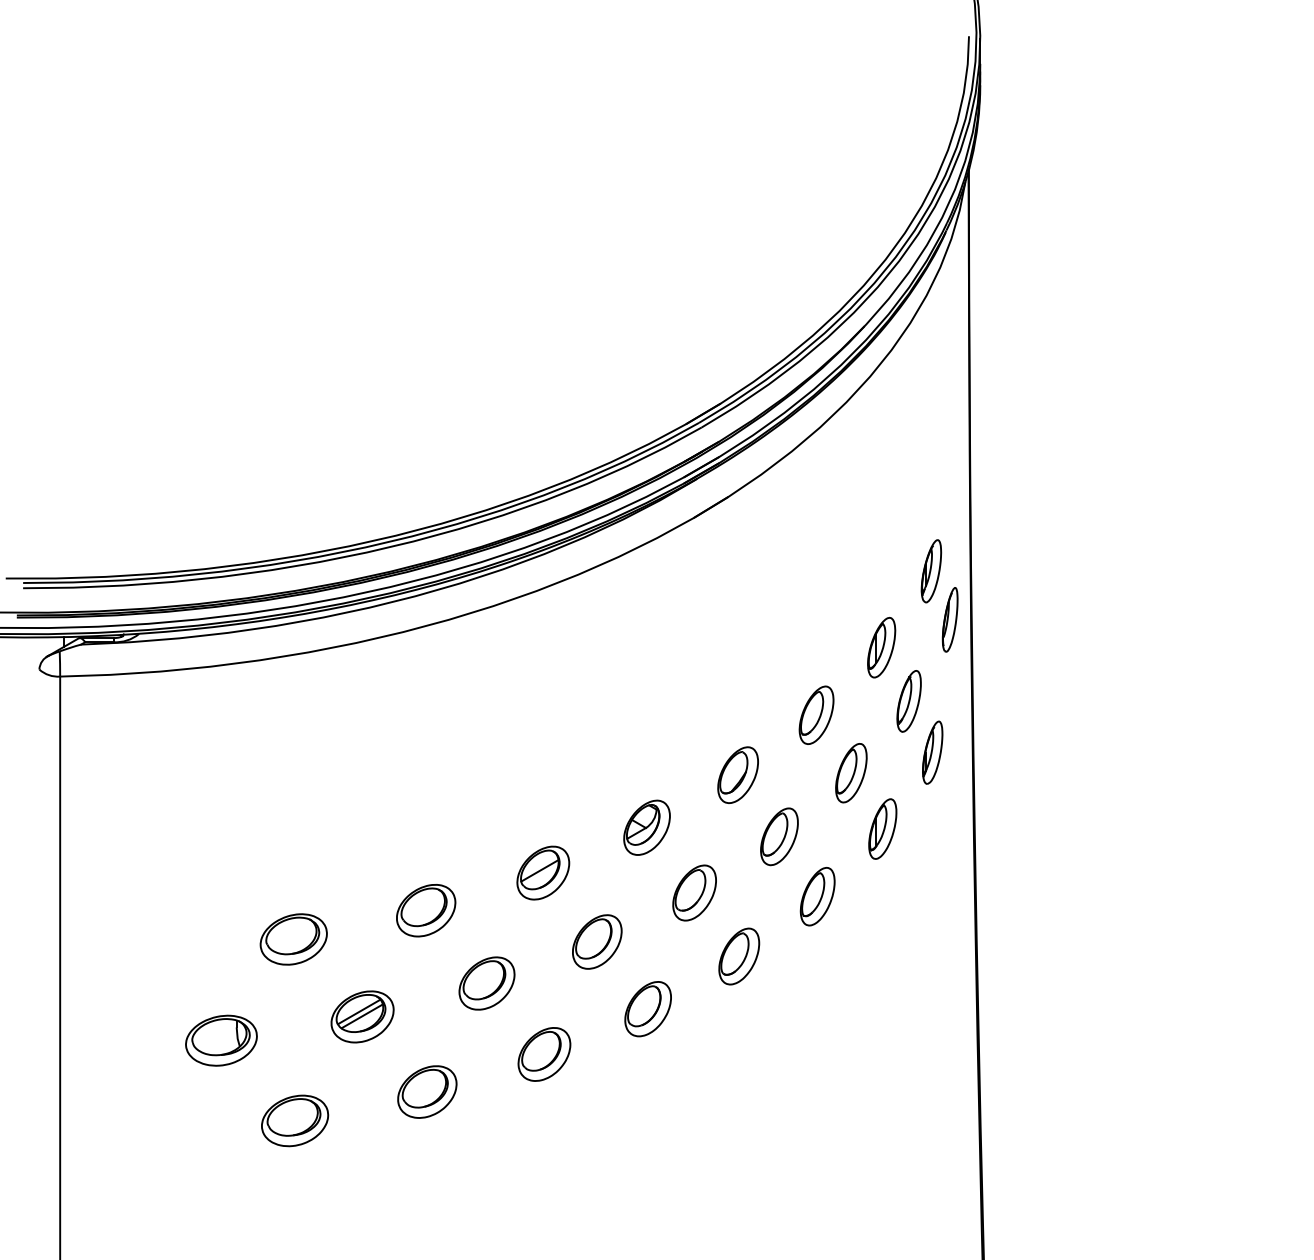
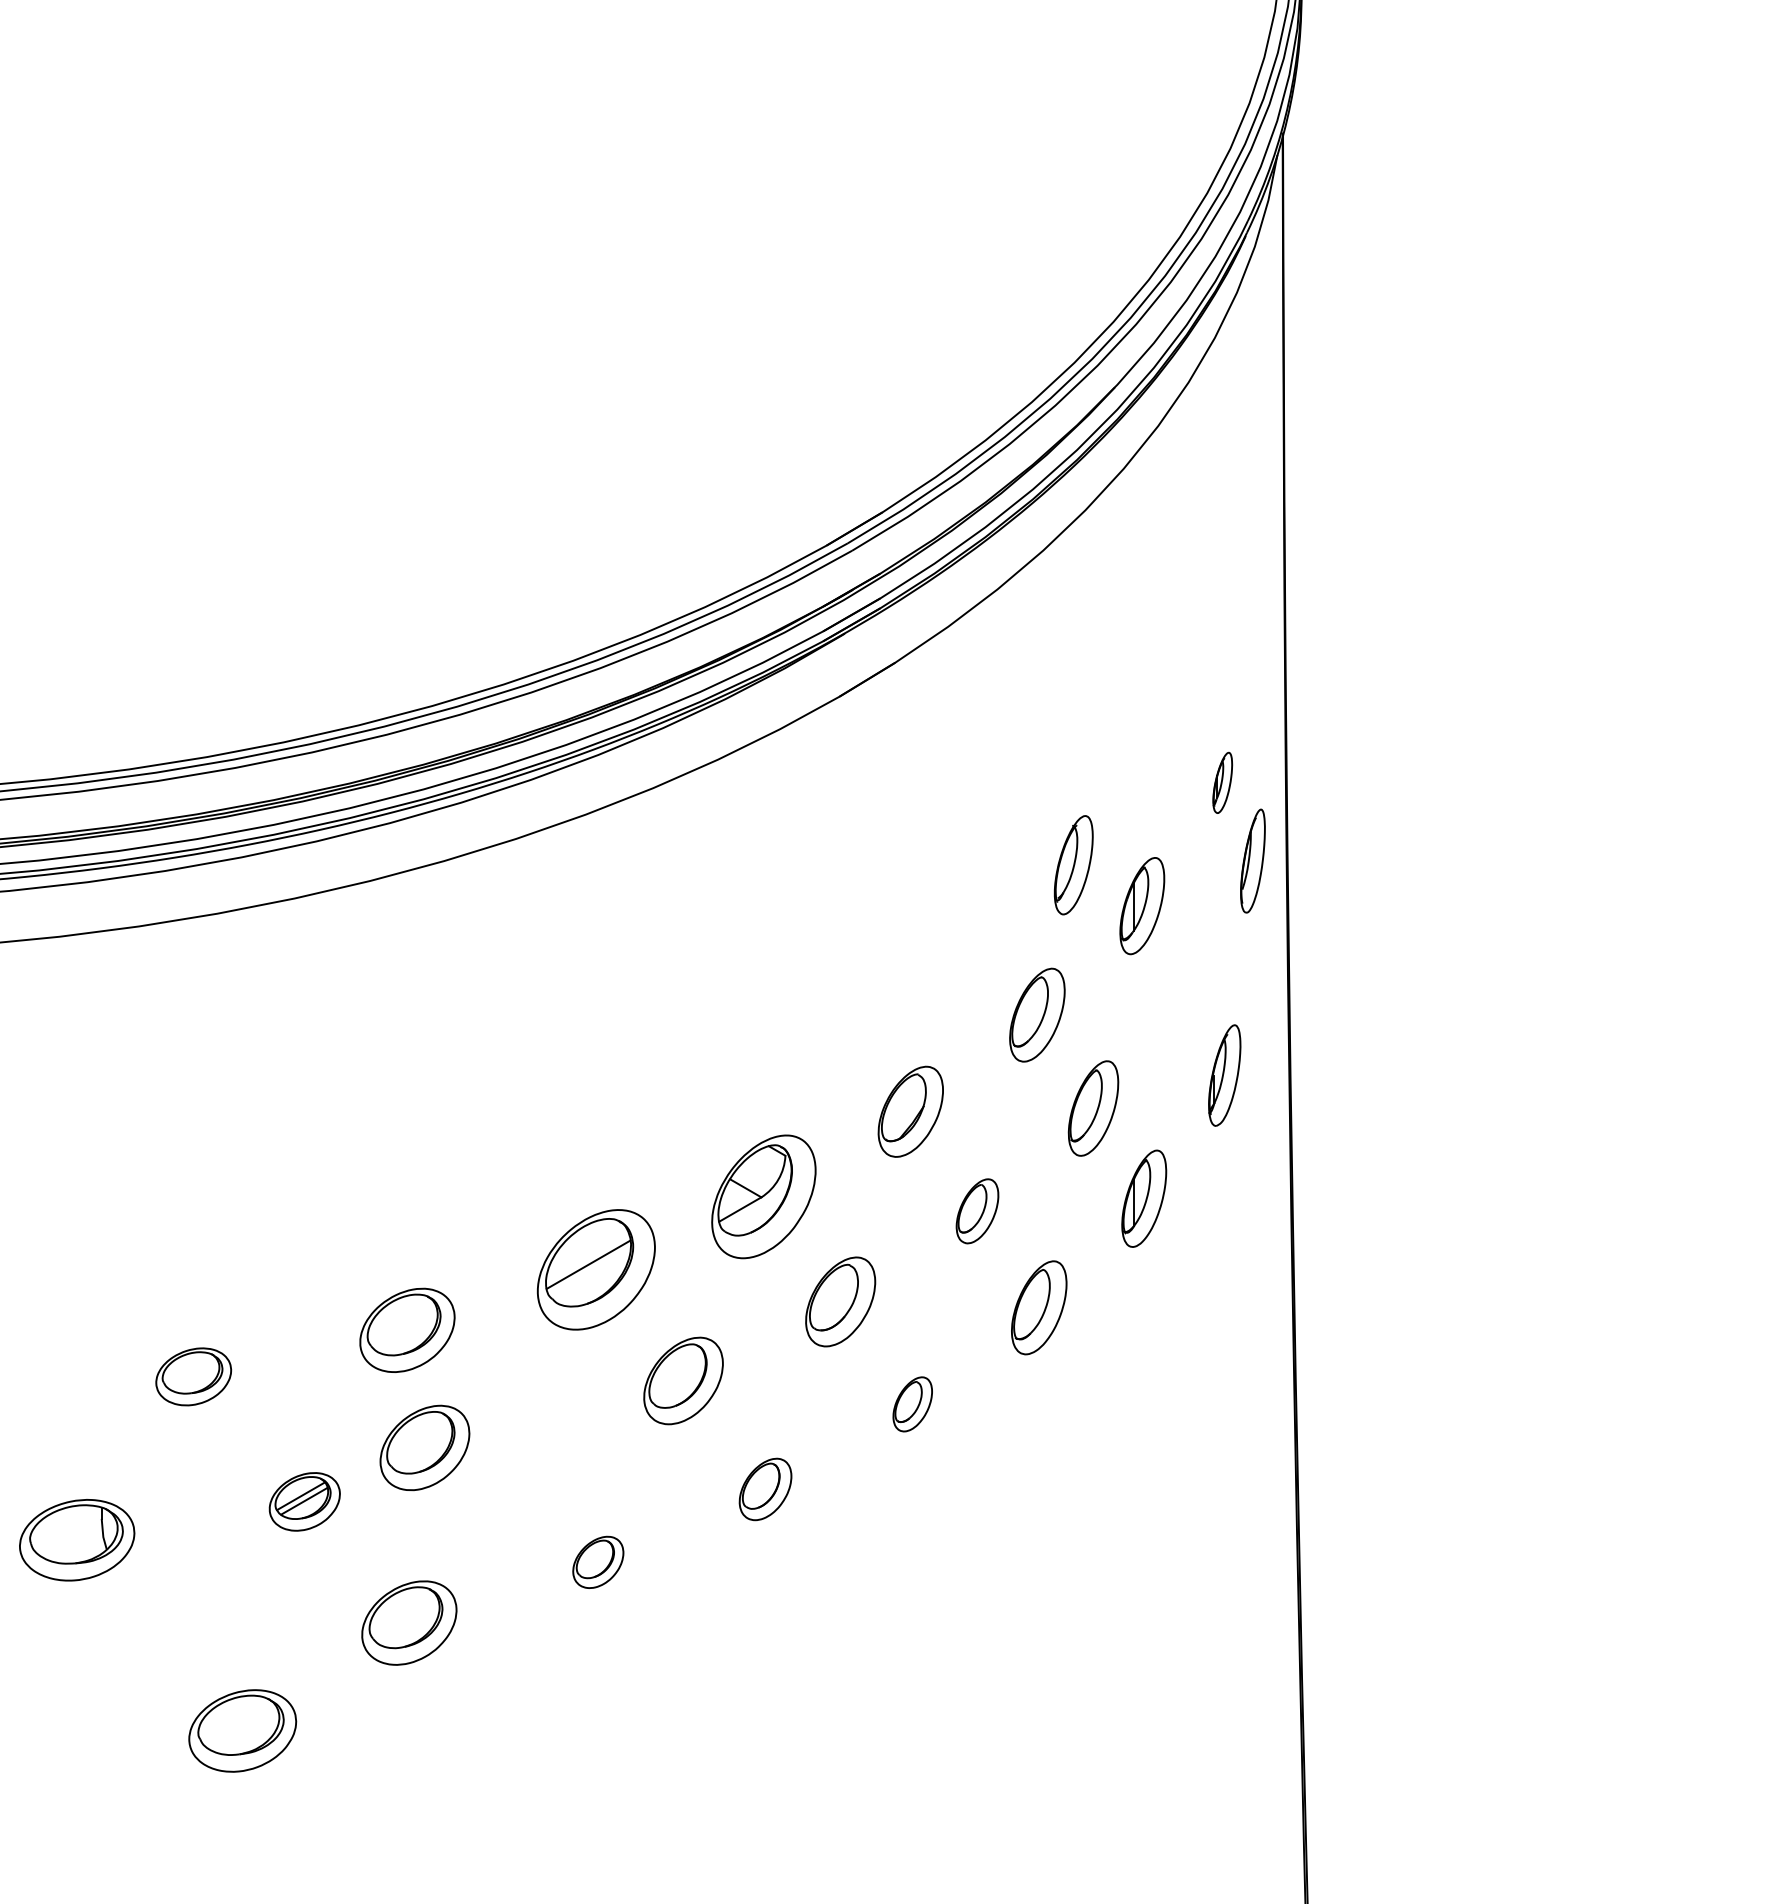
part: (931, 571) -> (1222, 783), size x0.6
part: (908, 701) -> (1072, 865), moved
part: (646, 827) -> (762, 1196), size x1.4
part: (779, 836) -> (977, 1210), size x0.7
part: (543, 872) -> (596, 1268), size x1.4
part: (293, 939) -> (193, 1376), size x0.7
part: (739, 956) -> (913, 1404), size x0.6
part: (486, 983) -> (424, 1447), moved
part: (647, 1009) -> (764, 1489), size x0.7
part: (362, 1016) -> (304, 1501), size x0.7
part: (544, 1054) -> (598, 1562), size x0.6
part: (295, 1120) -> (243, 1730), moved

